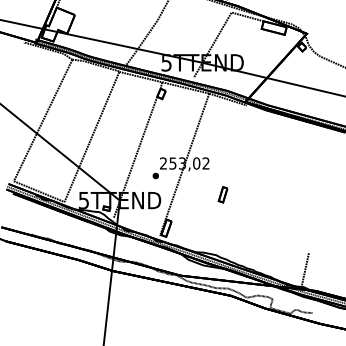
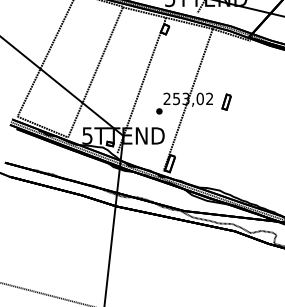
part: (222, 194) -> (226, 101), moved

